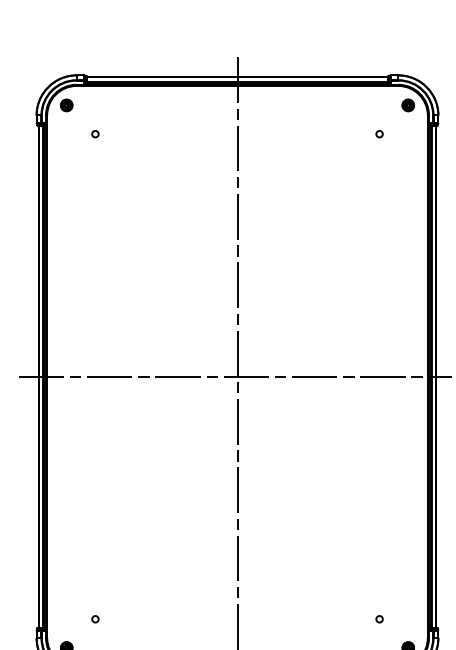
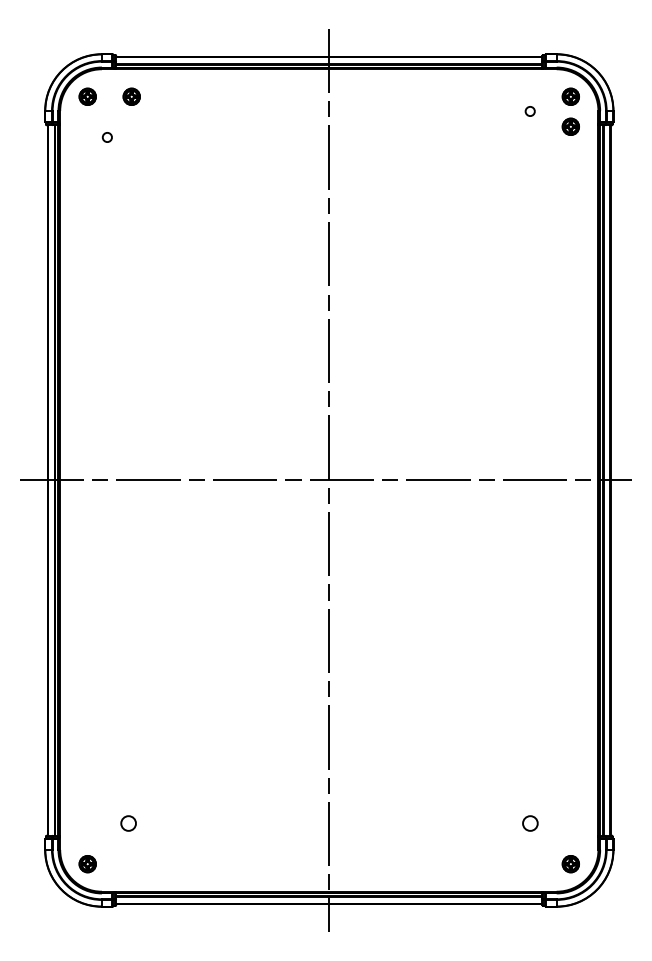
part: (97, 105) -> (131, 96), added
part: (408, 126) -> (570, 126), added
circle: (94, 134) -> (106, 137), moved
circle: (379, 134) -> (529, 111), moved
circle: (94, 619) -> (127, 823), size x1.6
circle: (379, 619) -> (529, 823), size x1.6

